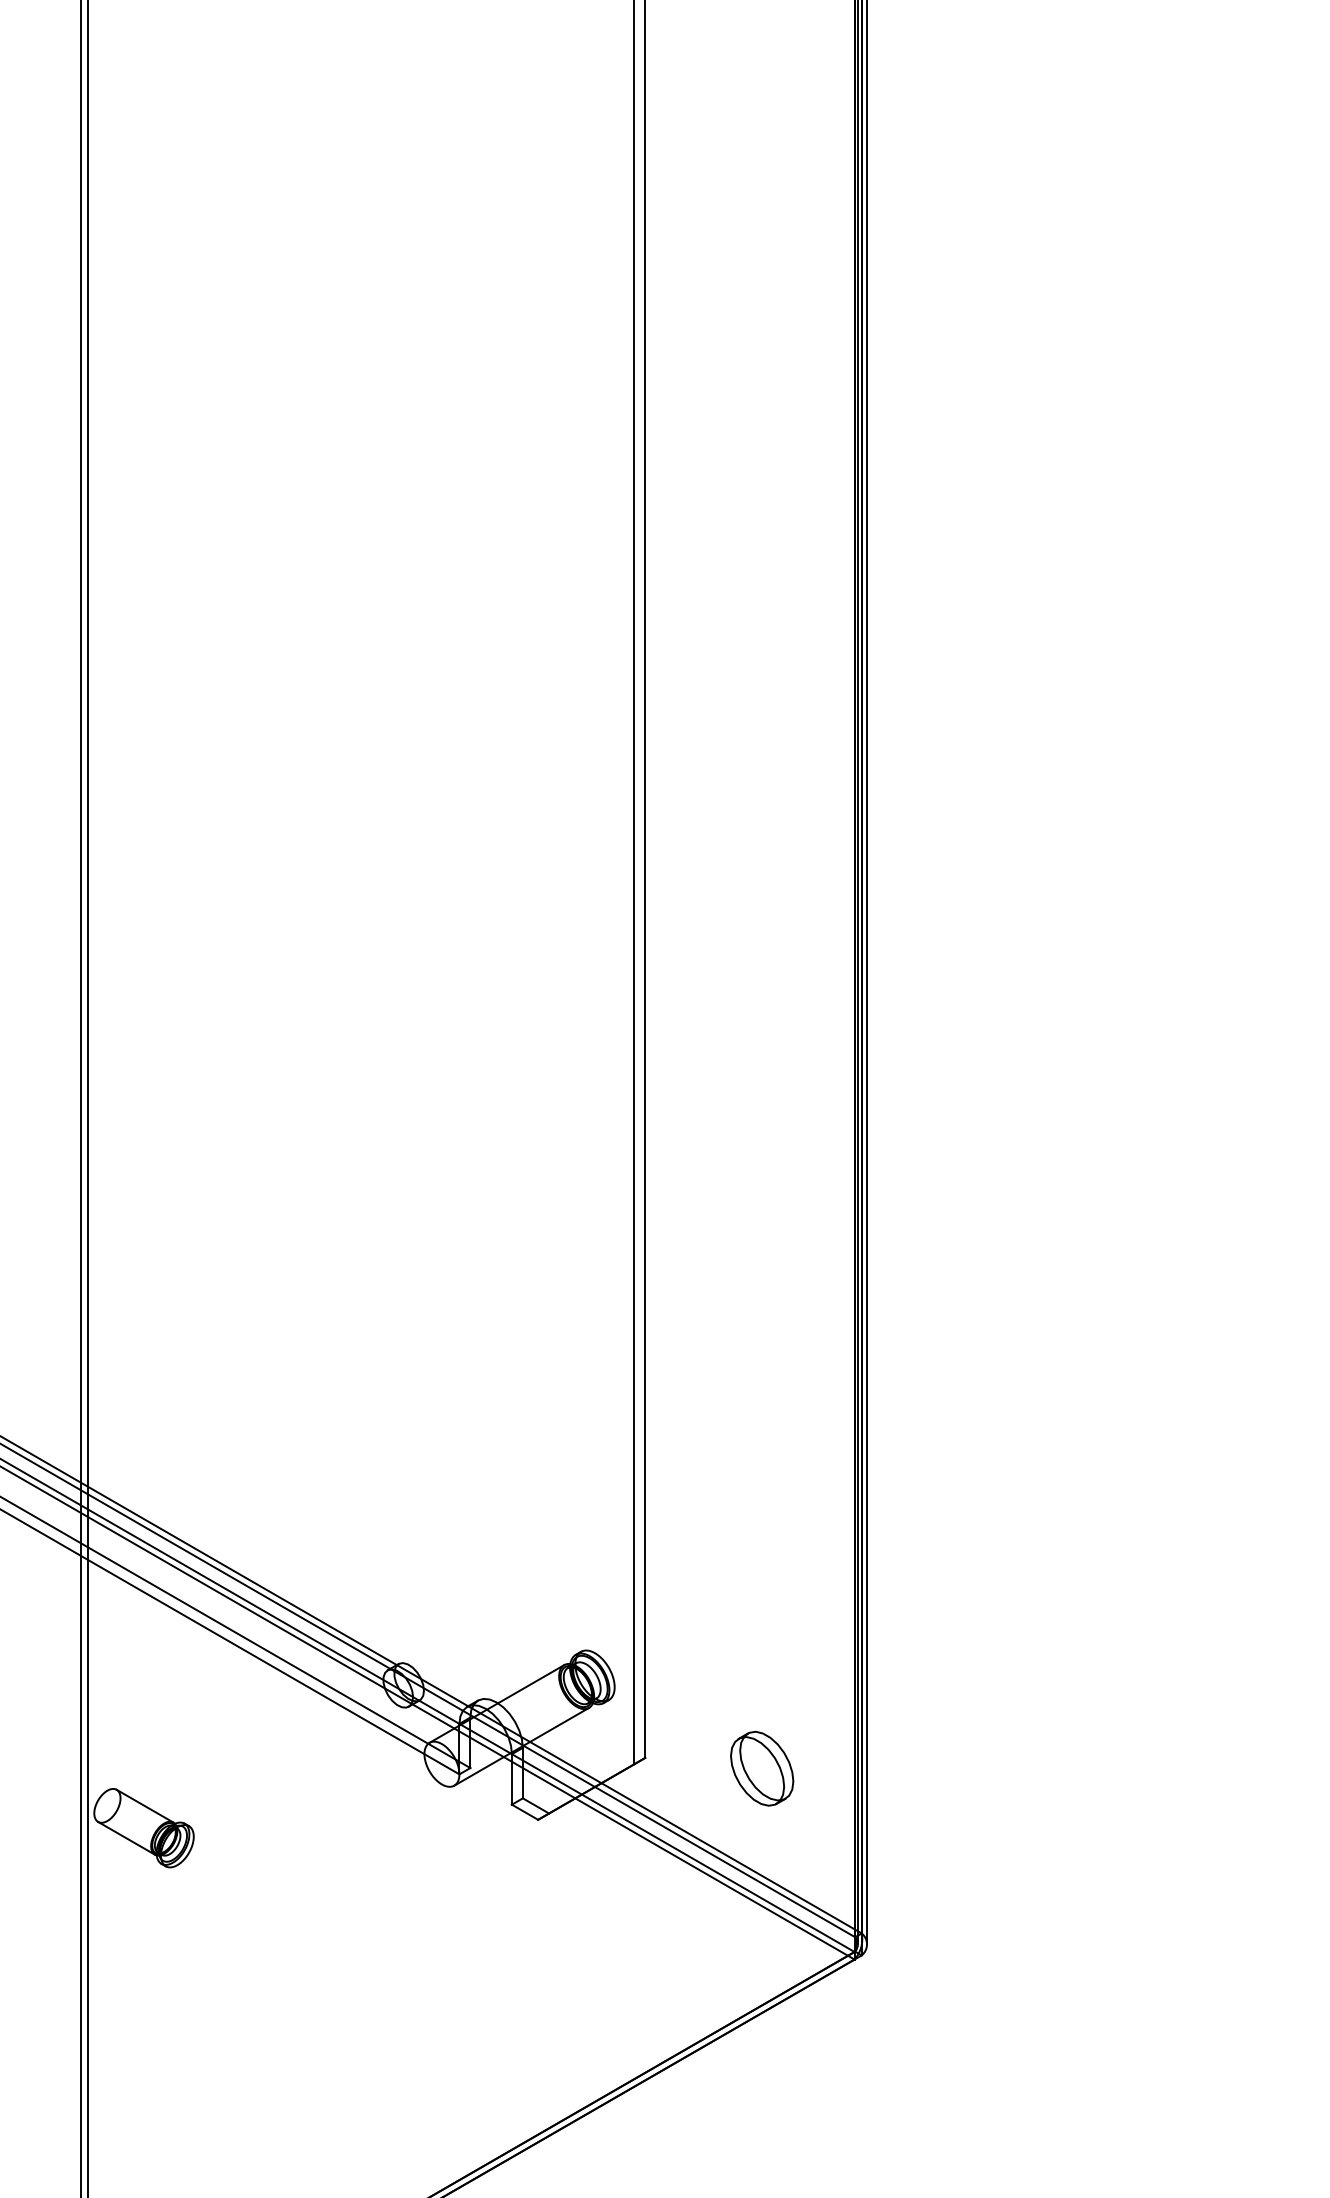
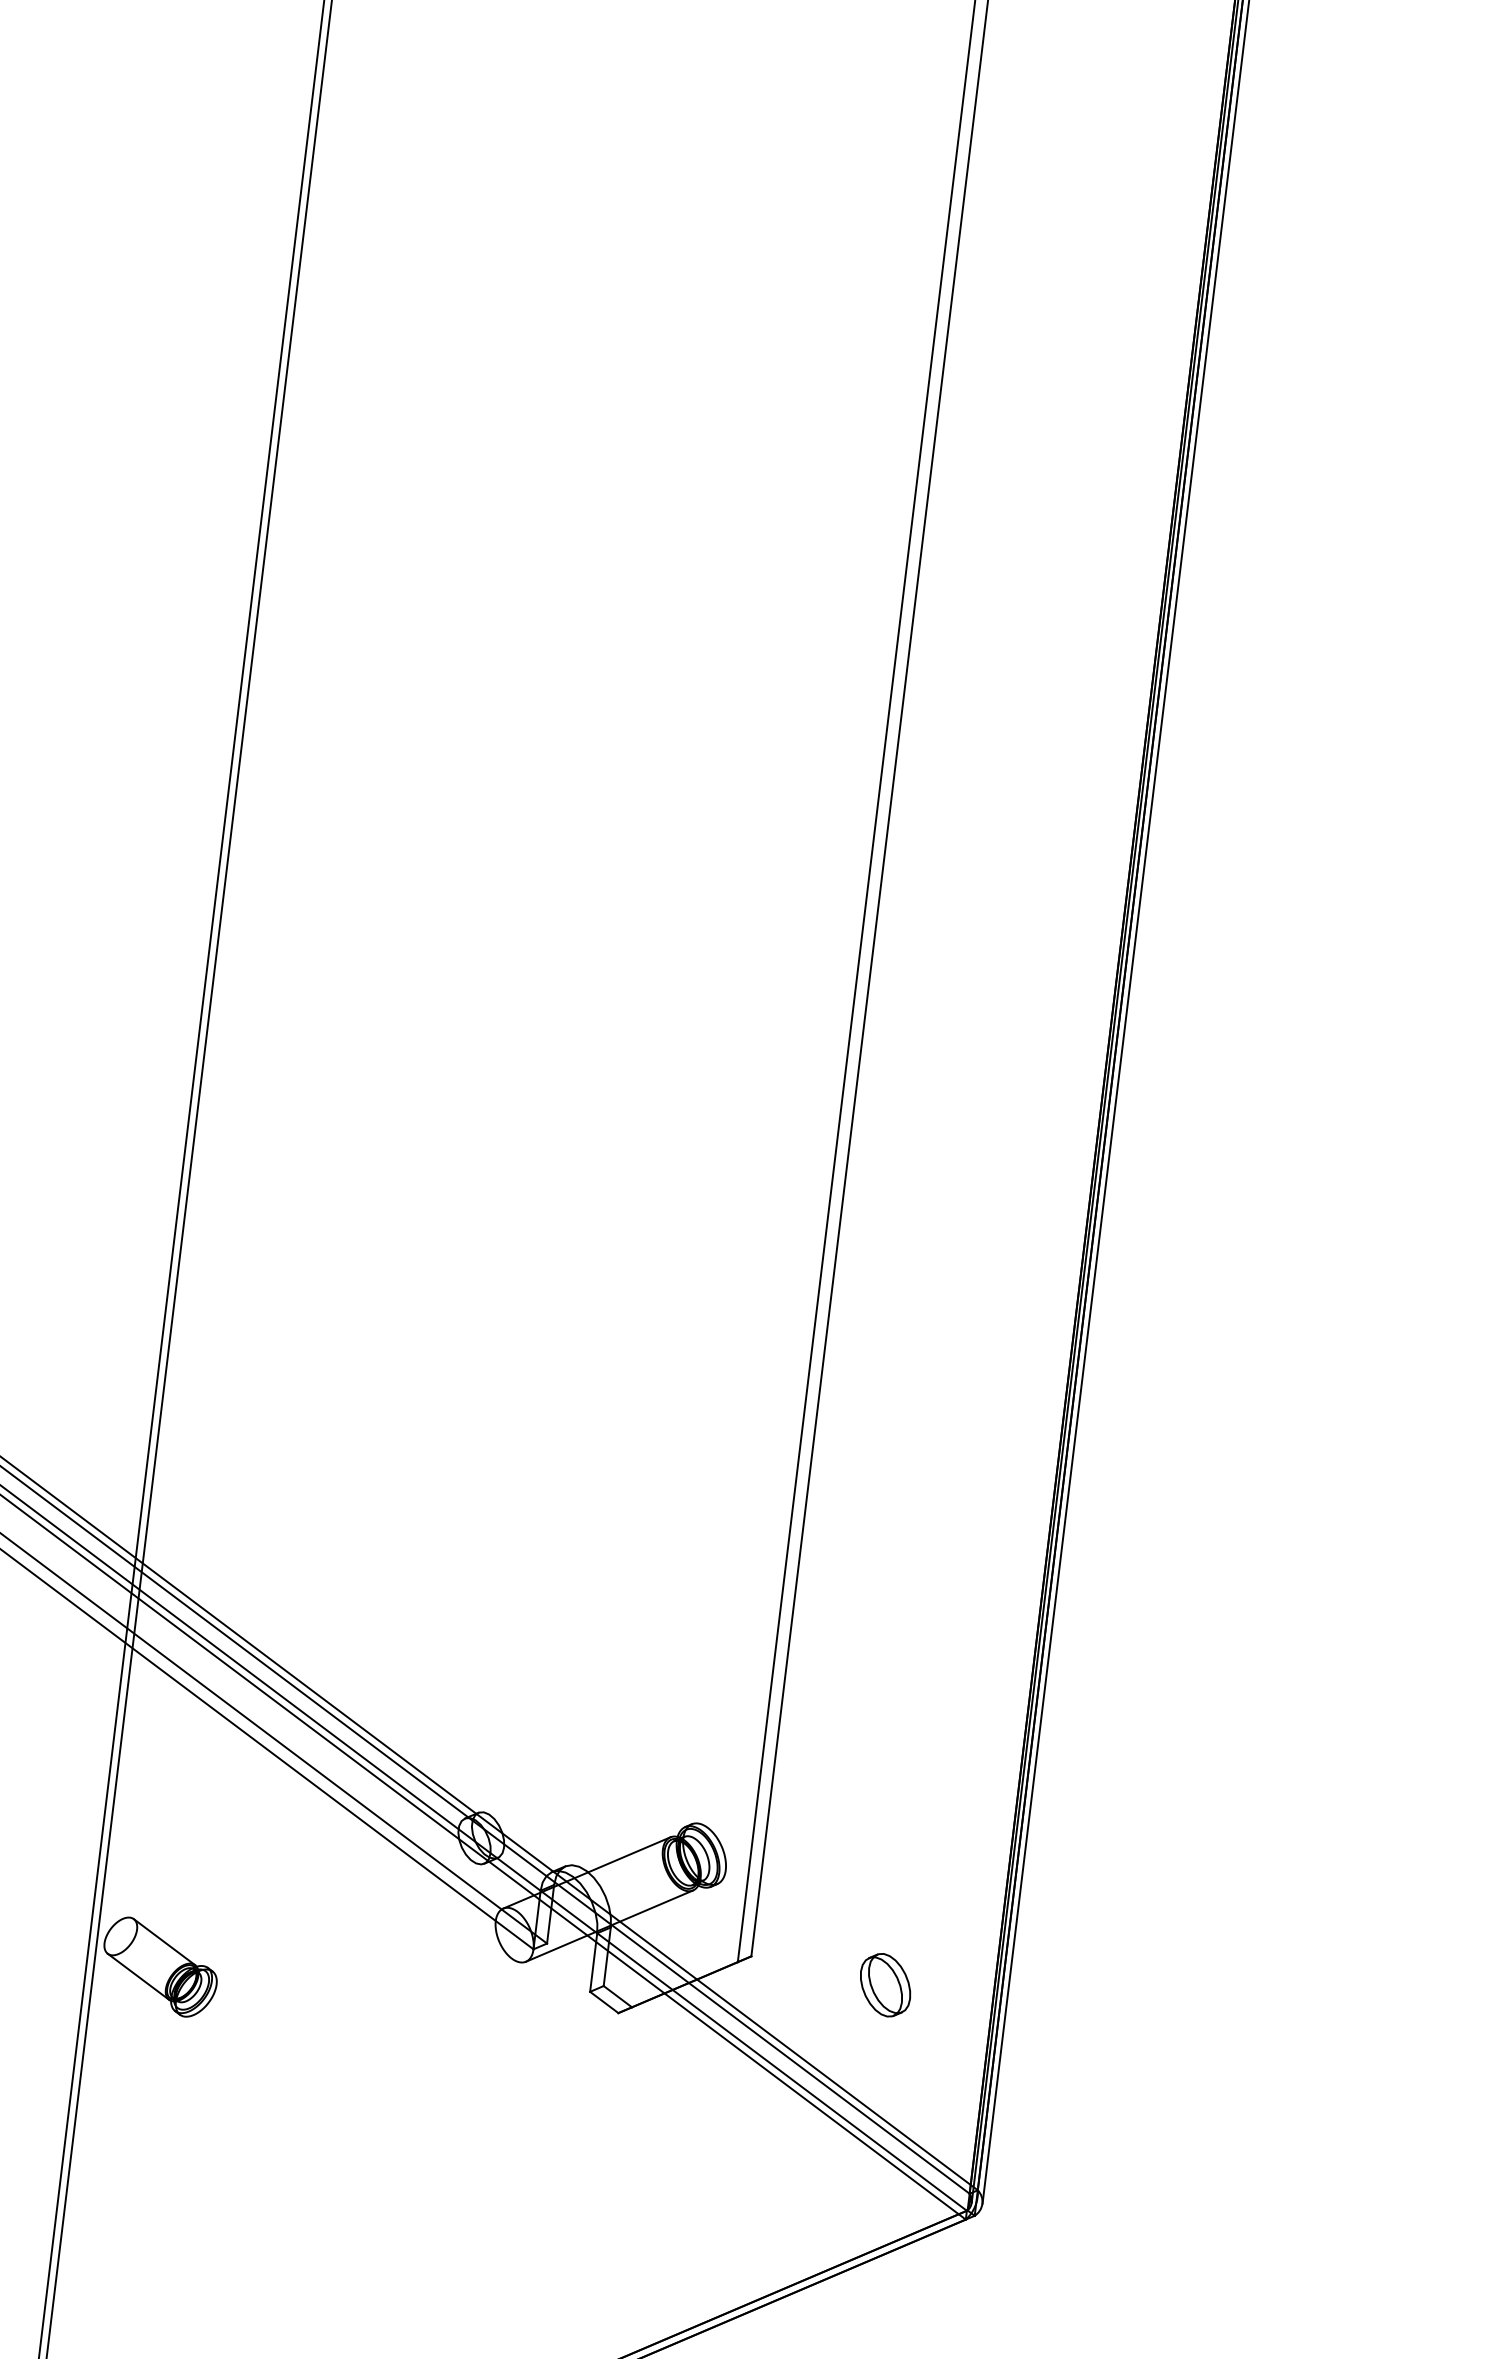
part: (762, 1768) -> (885, 1985), size x0.71

